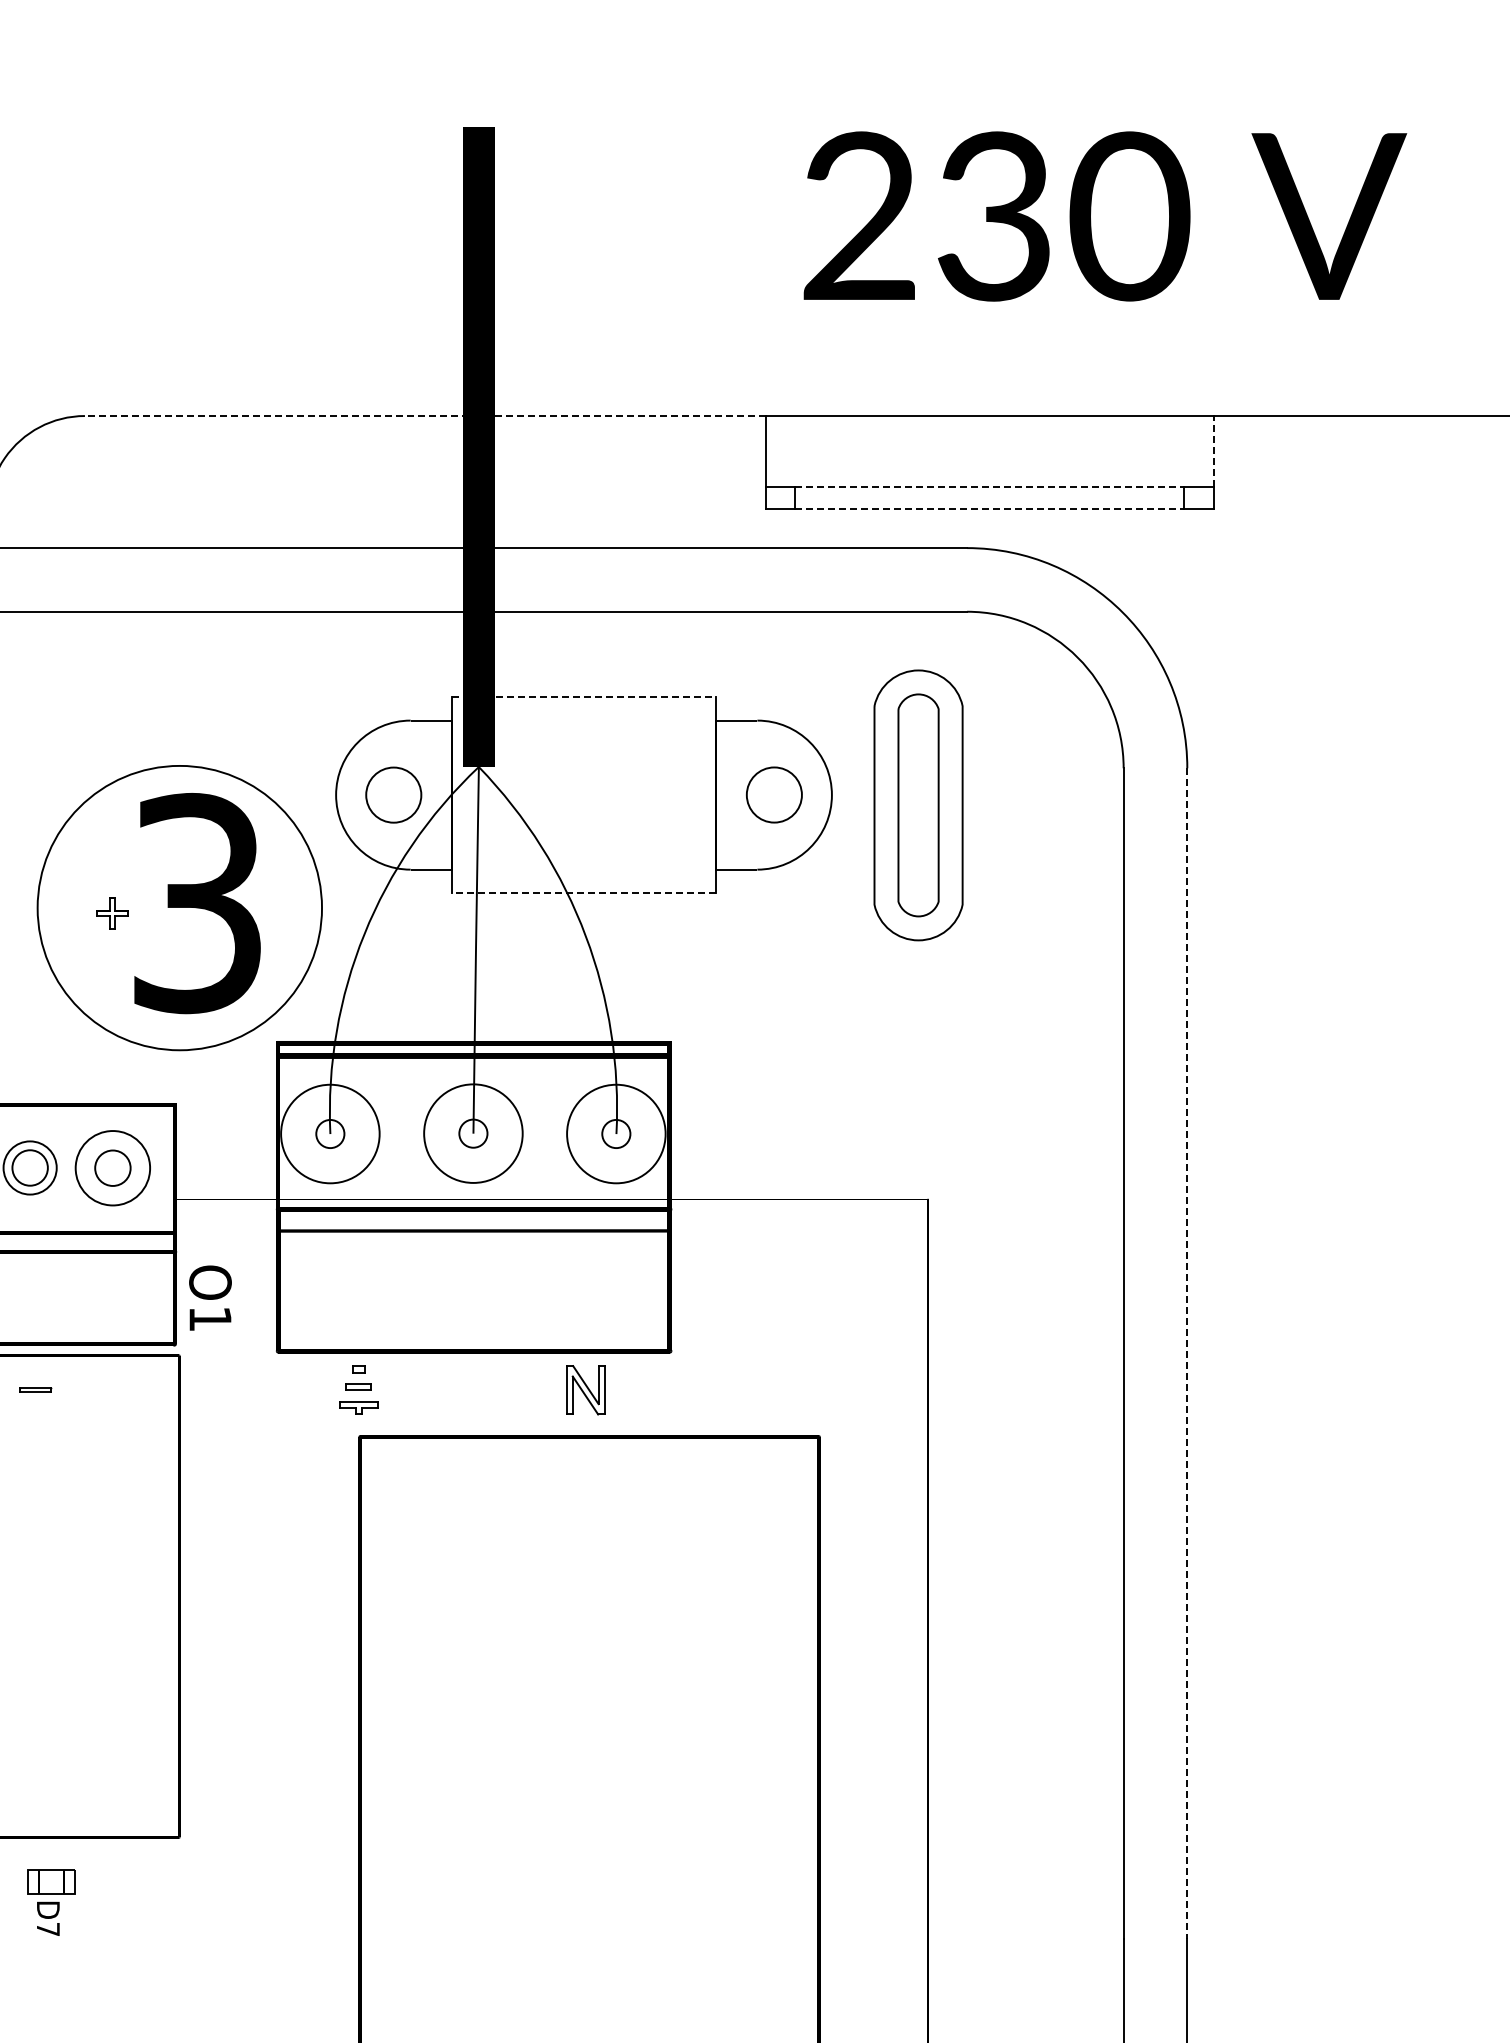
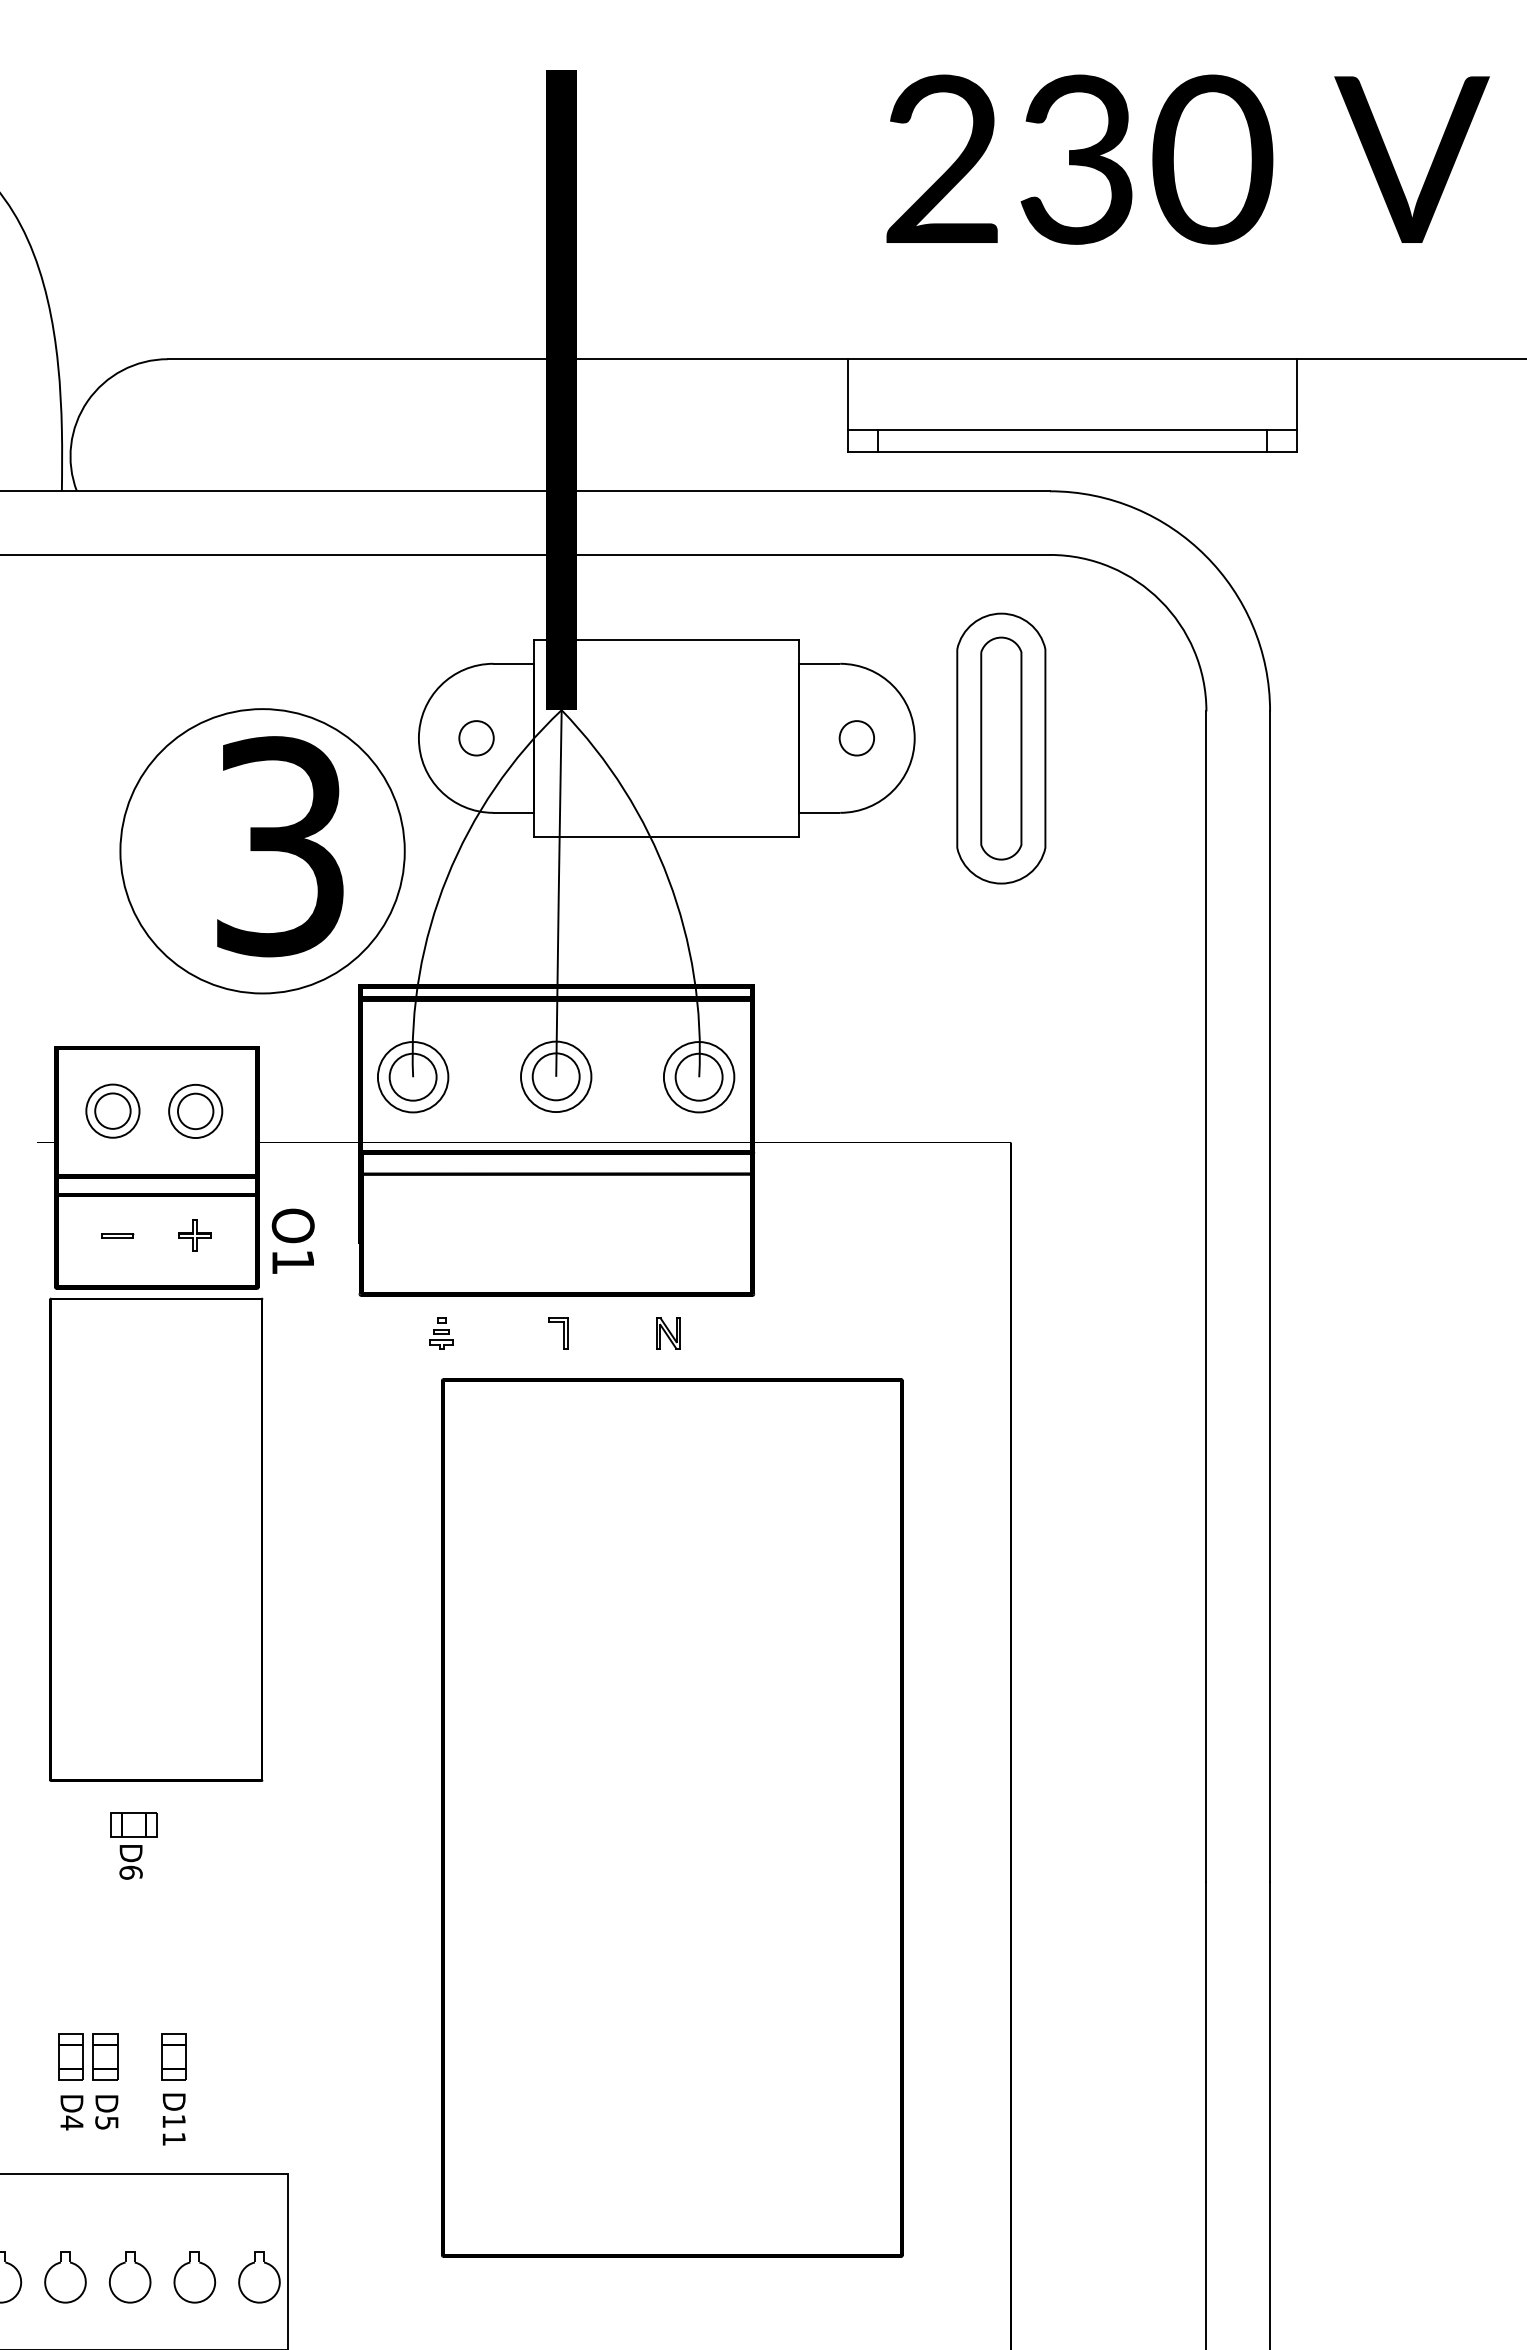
line: (424, 416) -> (507, 359), dashed -> solid
line: (1213, 450) -> (1296, 393), dashed -> solid
line: (990, 486) -> (1073, 429), dashed -> solid
line: (990, 509) -> (1073, 452), dashed -> solid
line: (584, 697) -> (667, 640), dashed -> solid
circle: (393, 795) -> (476, 738), size x0.62
circle: (773, 795) -> (856, 738), size x0.62
line: (583, 893) -> (666, 836), dashed -> solid
part: (111, 913) -> (194, 1235), moved
circle: (329, 1133) -> (412, 1076), size x1.67
circle: (472, 1133) -> (555, 1076), size x1.67
circle: (473, 1133) -> (556, 1076), size x0.71
circle: (615, 1133) -> (698, 1076), size x1.67
circle: (329, 1134) -> (412, 1077), size x0.71
circle: (615, 1134) -> (698, 1077), size x0.71
circle: (112, 1168) -> (195, 1111), size x0.71
line: (1187, 1354) -> (1270, 1297), dashed -> solid
part: (34, 1389) -> (117, 1235), moved
part: (358, 1390) -> (441, 1333), size x0.62
part: (475, 1390) -> (558, 1333), added
part: (585, 1390) -> (668, 1333), size x0.62
text: (47, 1929) -> (130, 1872), D7 -> D6

